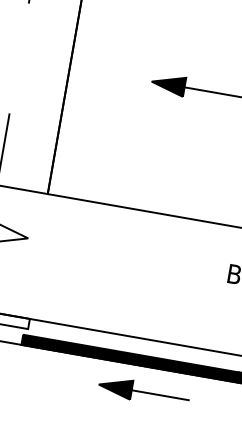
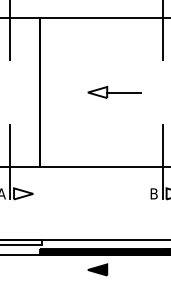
fill: (168, 84) -> (97, 92), removed
line: (159, 394) -> (123, 269), removed

